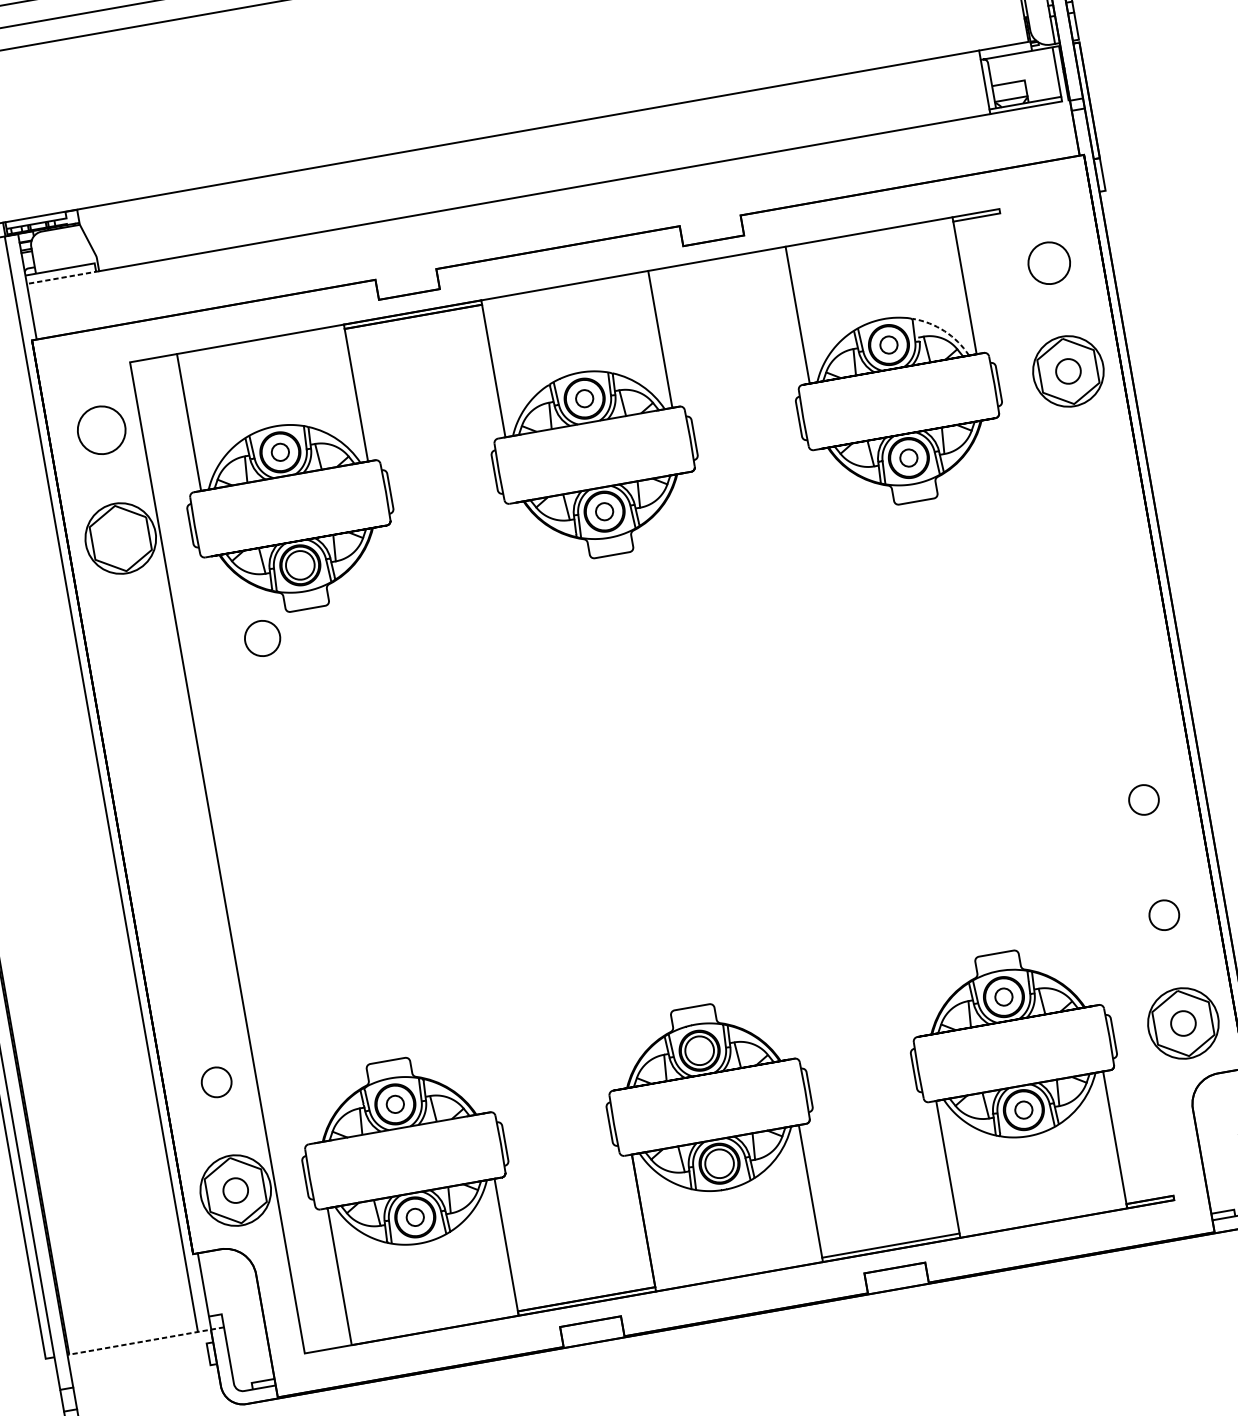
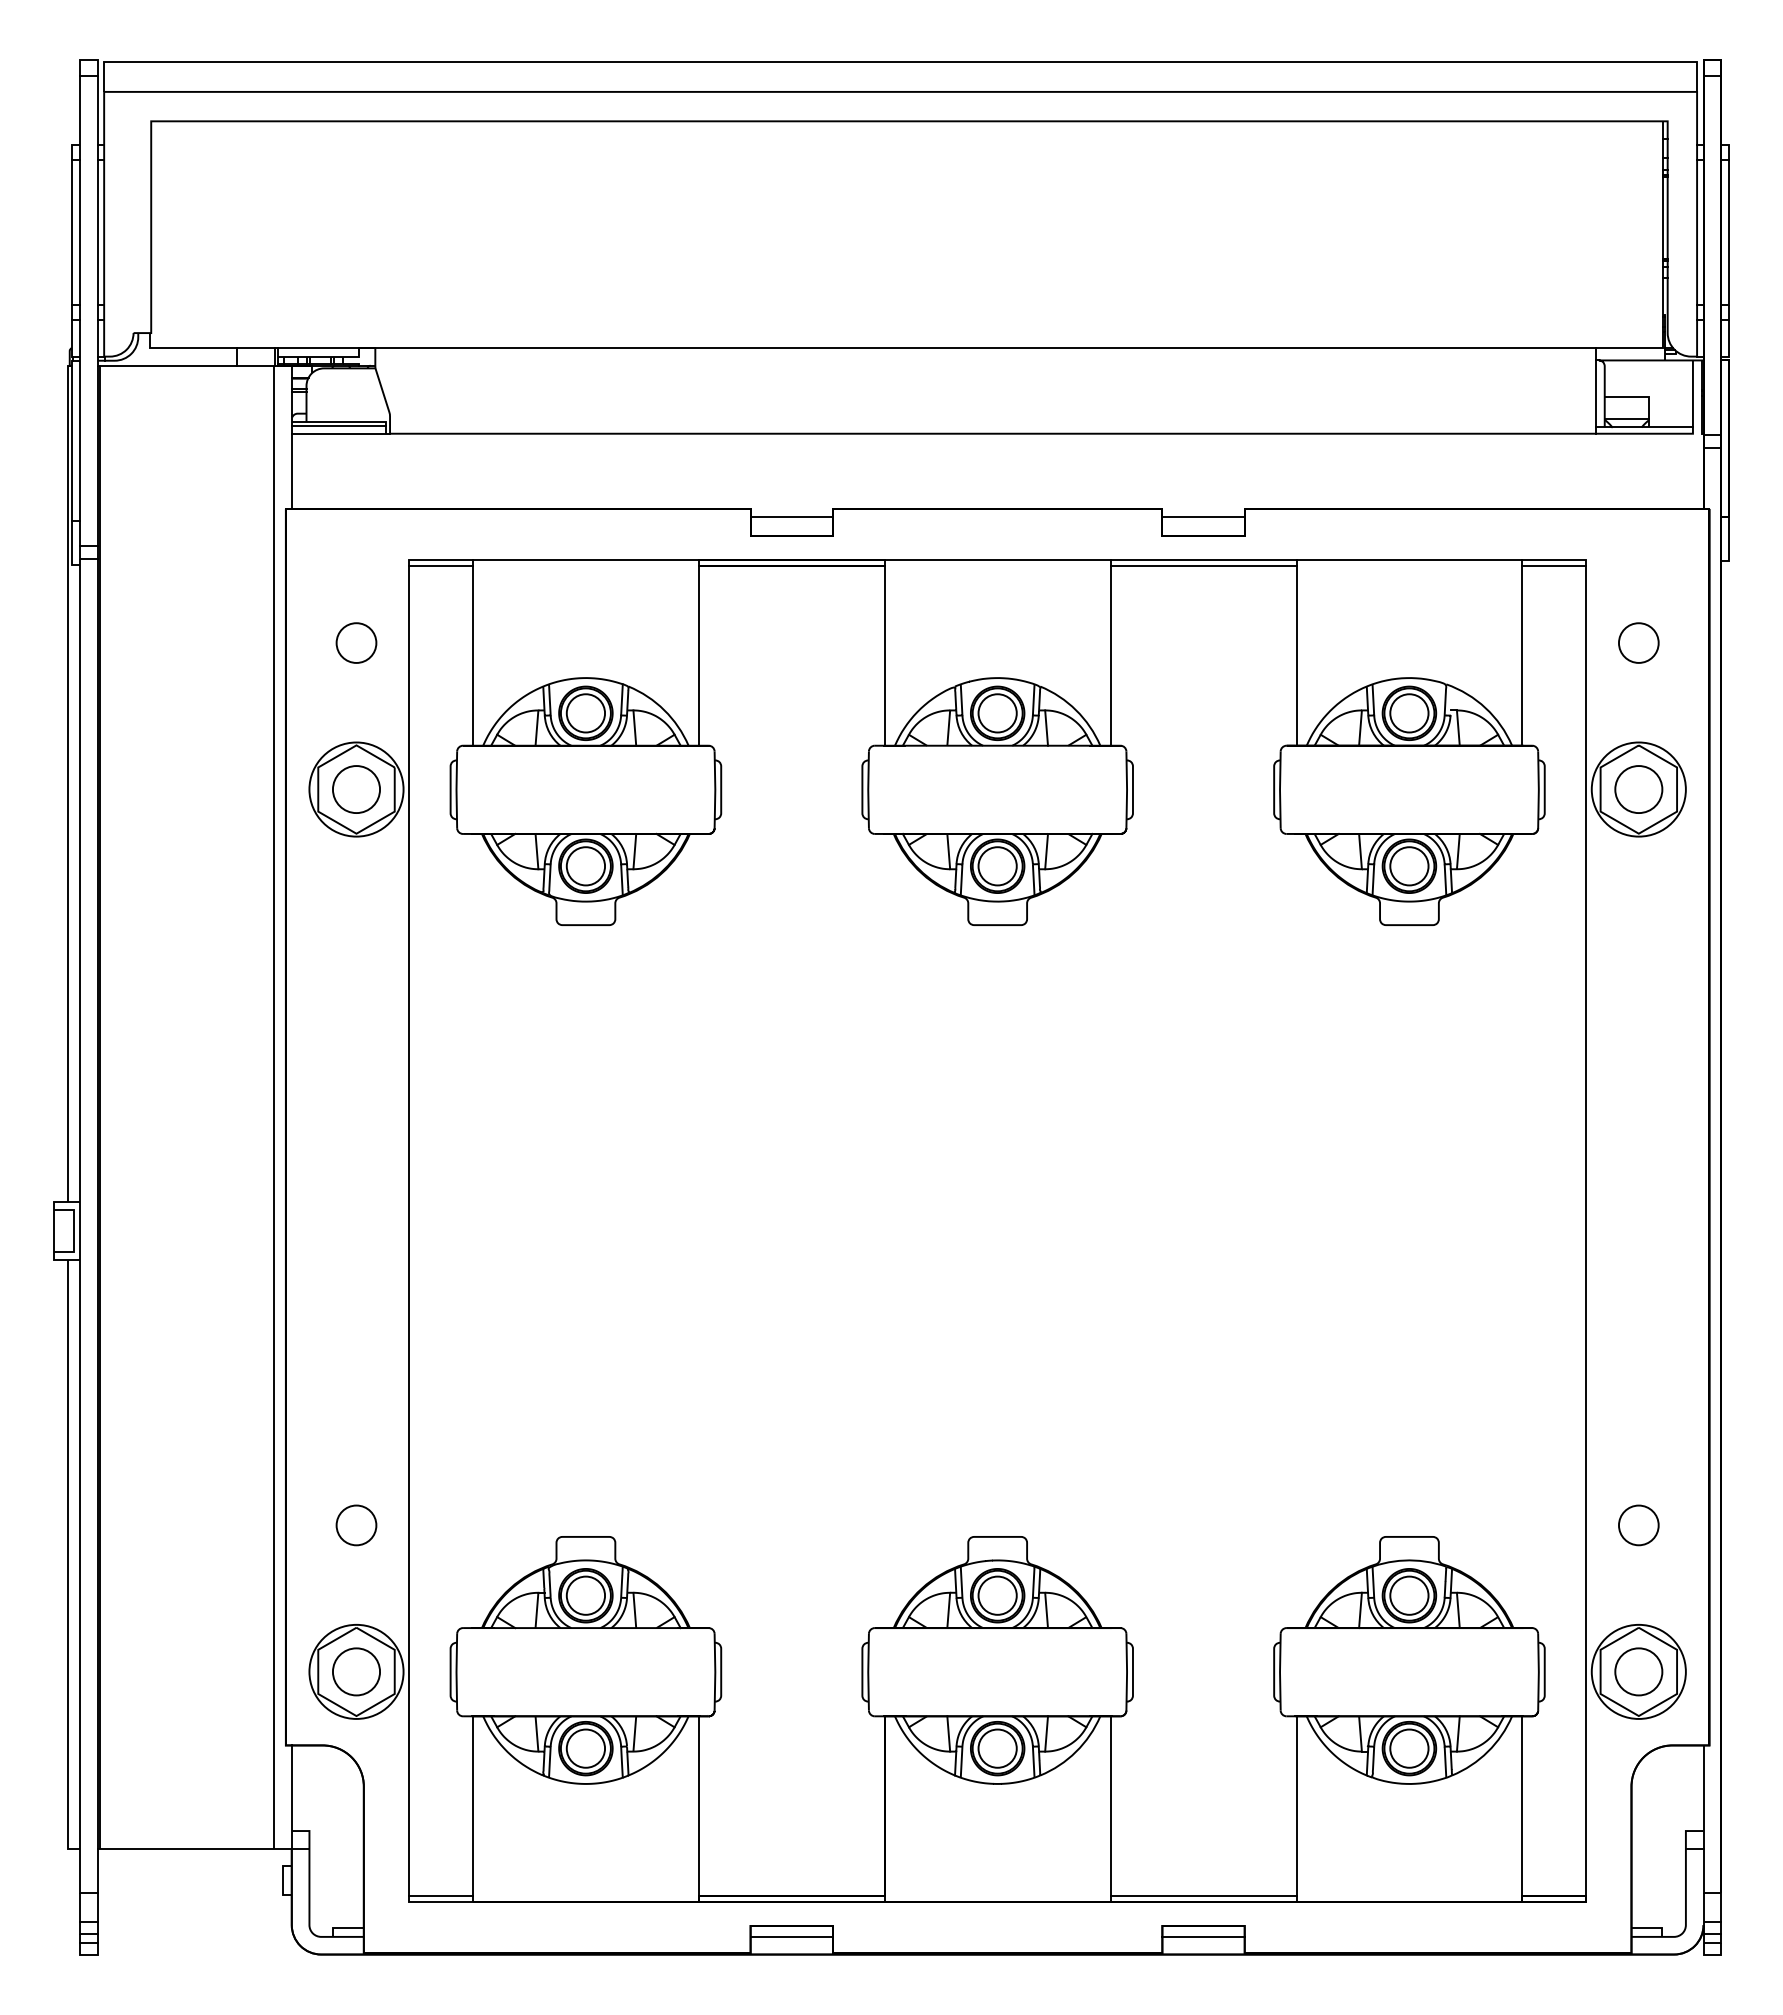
line: (711, 226) -> (1203, 516), added
circle: (1049, 262) -> (1638, 642), size x0.71
line: (717, 263) -> (1203, 566), added
line: (60, 271) -> (338, 425), added
line: (63, 277) -> (341, 433), dashed -> solid
line: (406, 280) -> (791, 516), added
arc: (944, 331) -> (1485, 708), dashed -> solid
circle: (889, 345) -> (1409, 713), size x1.67
line: (153, 362) -> (440, 566), added
circle: (1068, 371) -> (1638, 789), size x1.43
circle: (584, 398) -> (997, 713), size x1.67
circle: (101, 429) -> (356, 642), size x0.62
circle: (280, 452) -> (585, 713), size x1.67
circle: (908, 458) -> (1409, 866), size x1.67
circle: (604, 511) -> (997, 866), size x1.67
circle: (262, 638) -> (356, 789), moved
line: (1086, 704) -> (1585, 1230), added
circle: (1143, 800) -> (1638, 1369), removed
circle: (1003, 996) -> (1409, 1595), size x1.67
circle: (1183, 1023) -> (1638, 1671), size x1.43
circle: (395, 1104) -> (585, 1595), size x1.67
circle: (1023, 1109) -> (1409, 1748), size x1.67
circle: (235, 1190) -> (356, 1671), size x1.43
circle: (414, 1217) -> (585, 1748), size x1.67
line: (896, 1275) -> (1203, 1936), added
line: (591, 1329) -> (791, 1936), added
line: (145, 1341) -> (203, 1848), dashed -> solid
line: (326, 1344) -> (440, 1895), added

